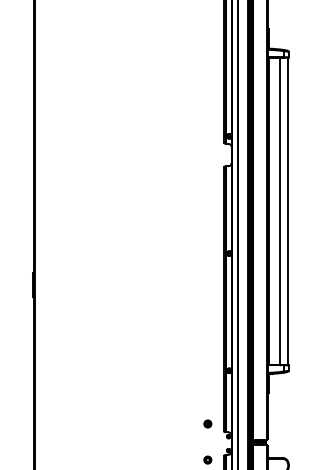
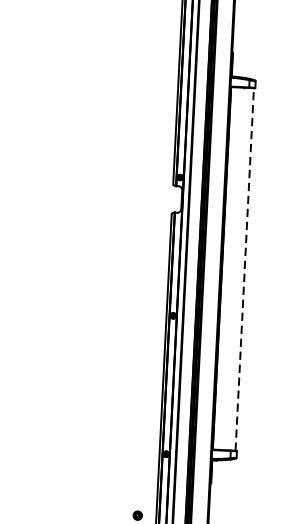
line: (279, 210) -> (235, 268), removed
line: (287, 211) -> (244, 269), solid -> dashed

